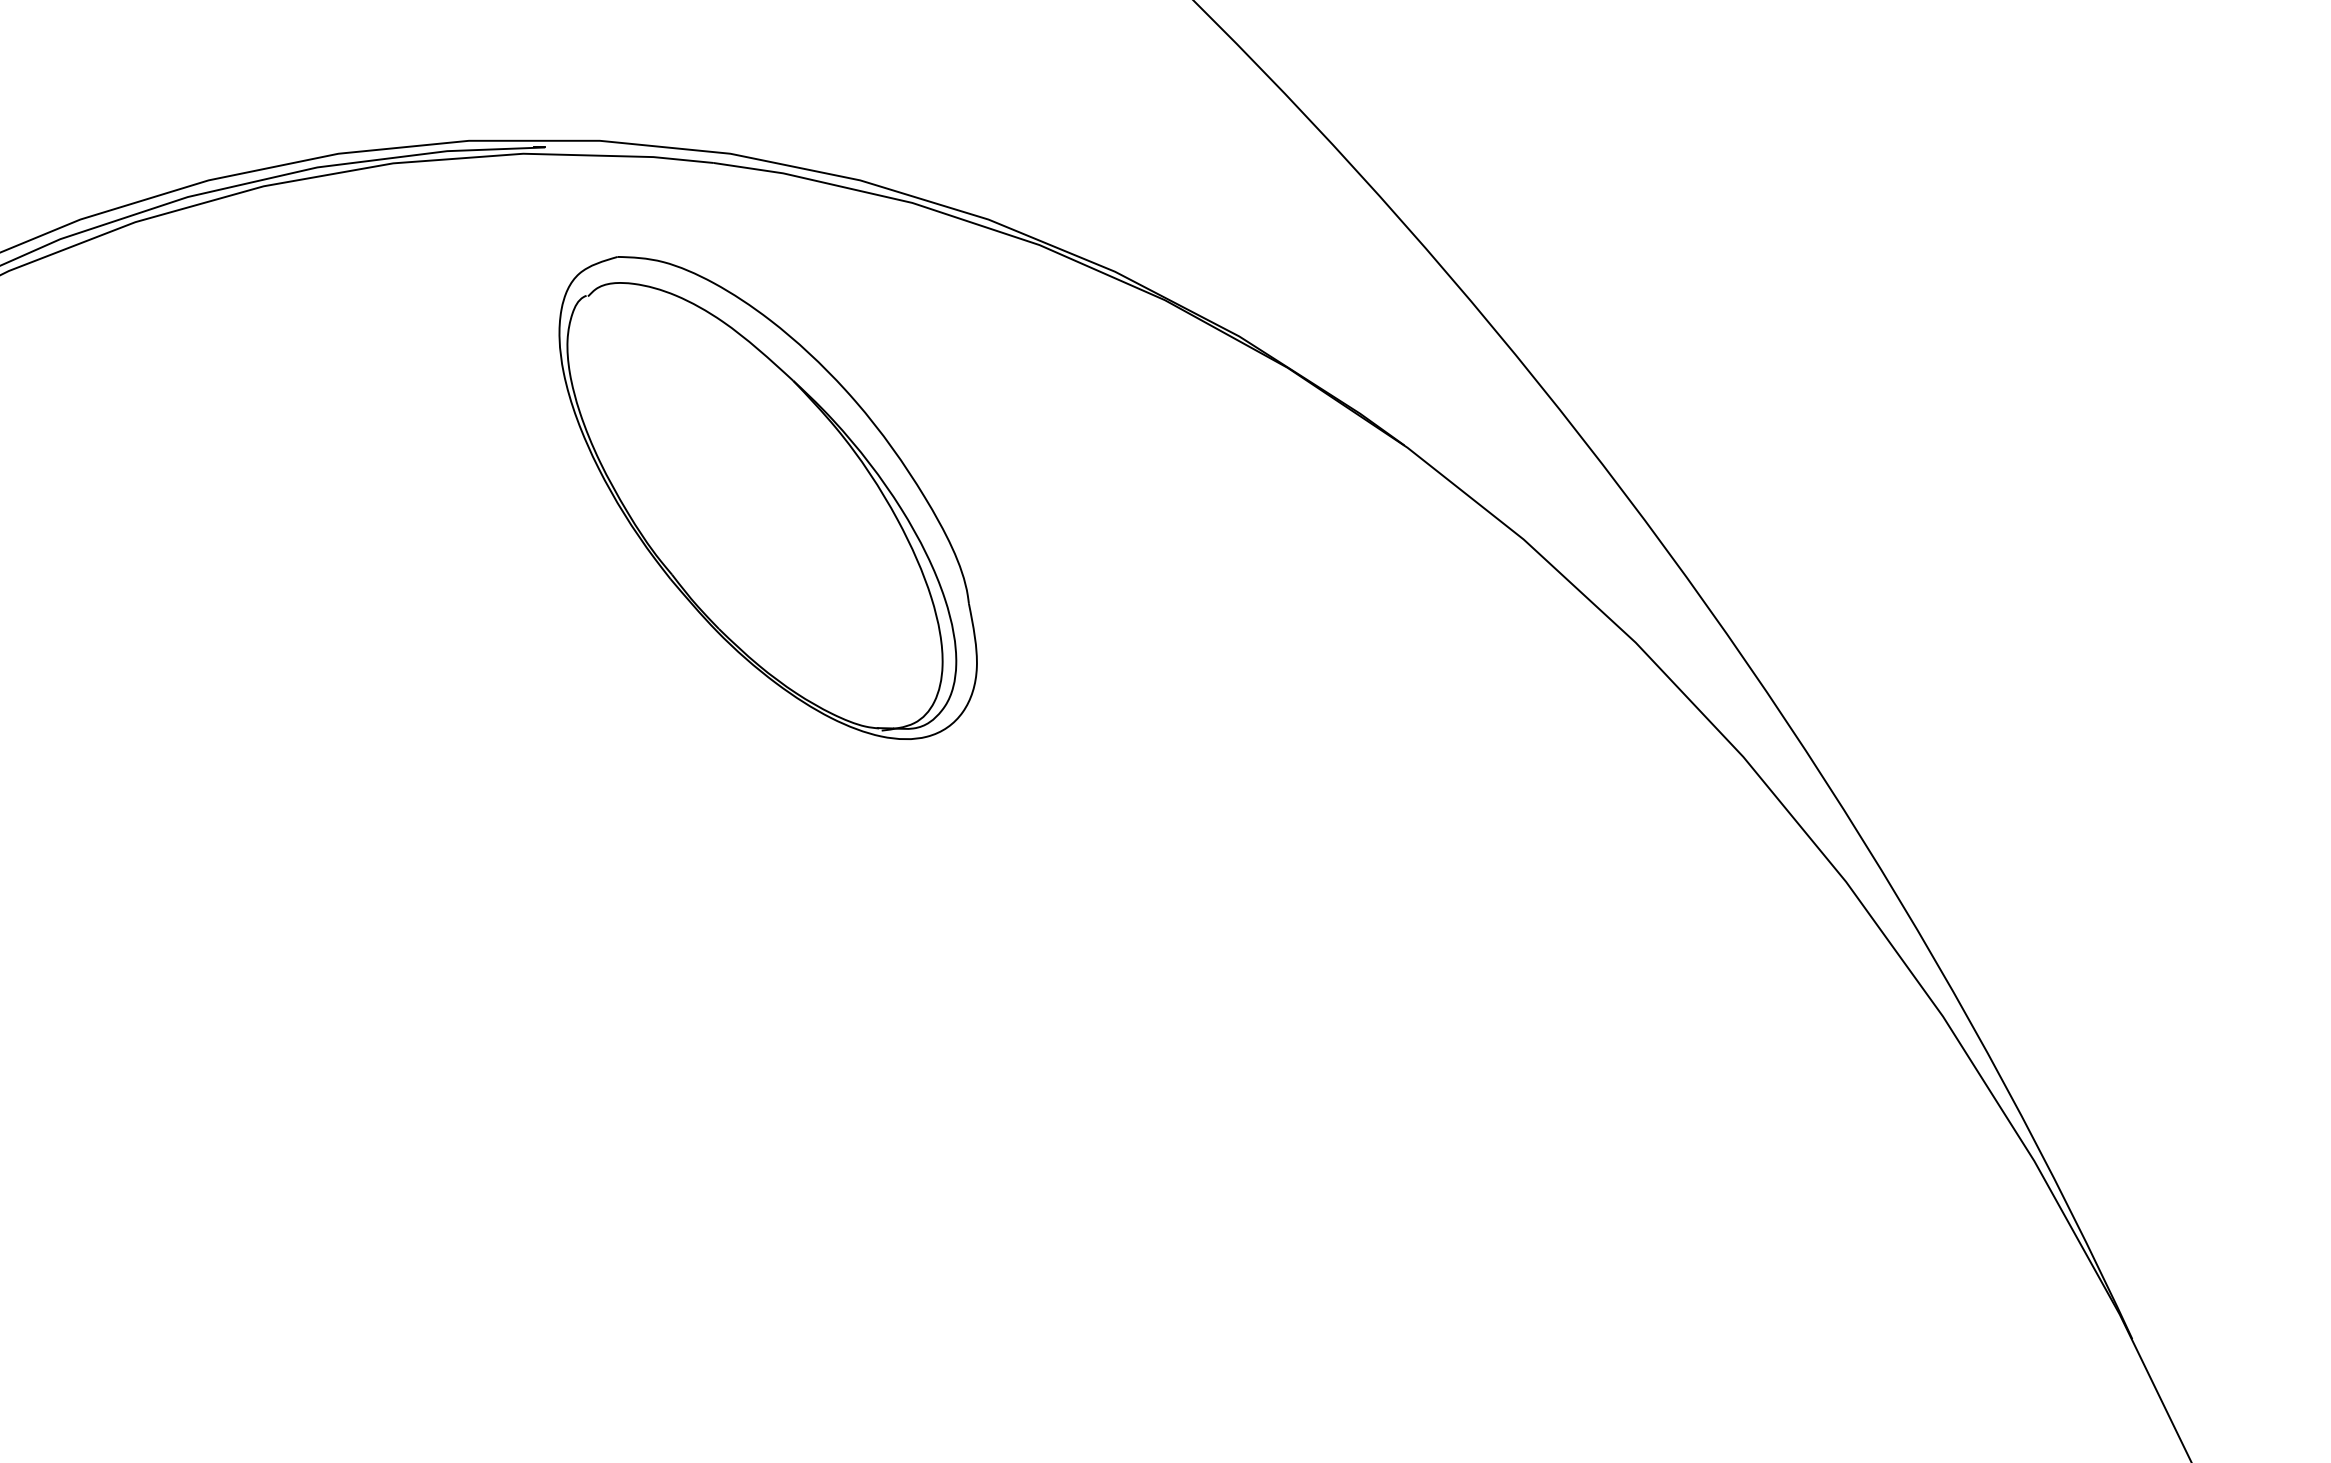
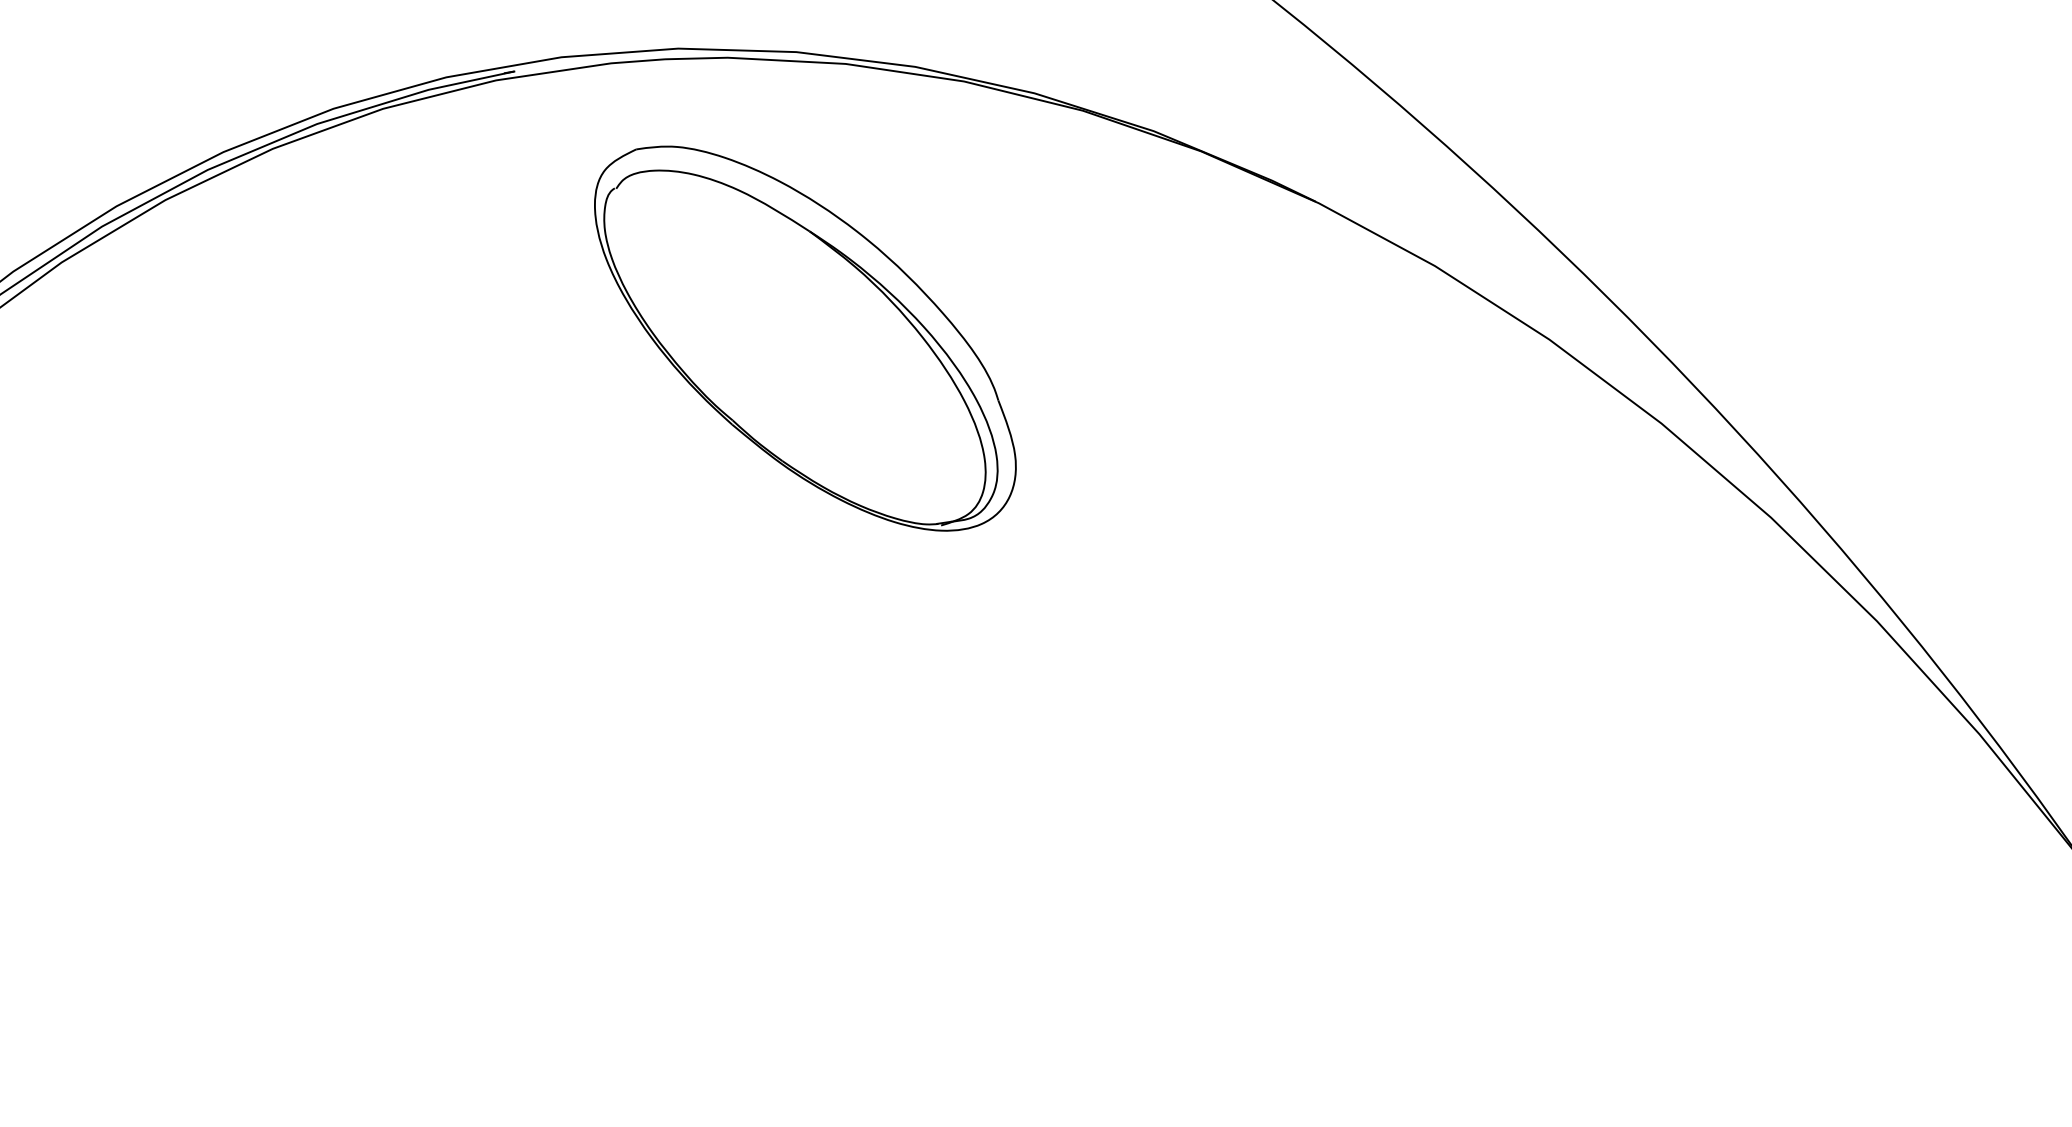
part: (767, 497) -> (804, 338), moved

